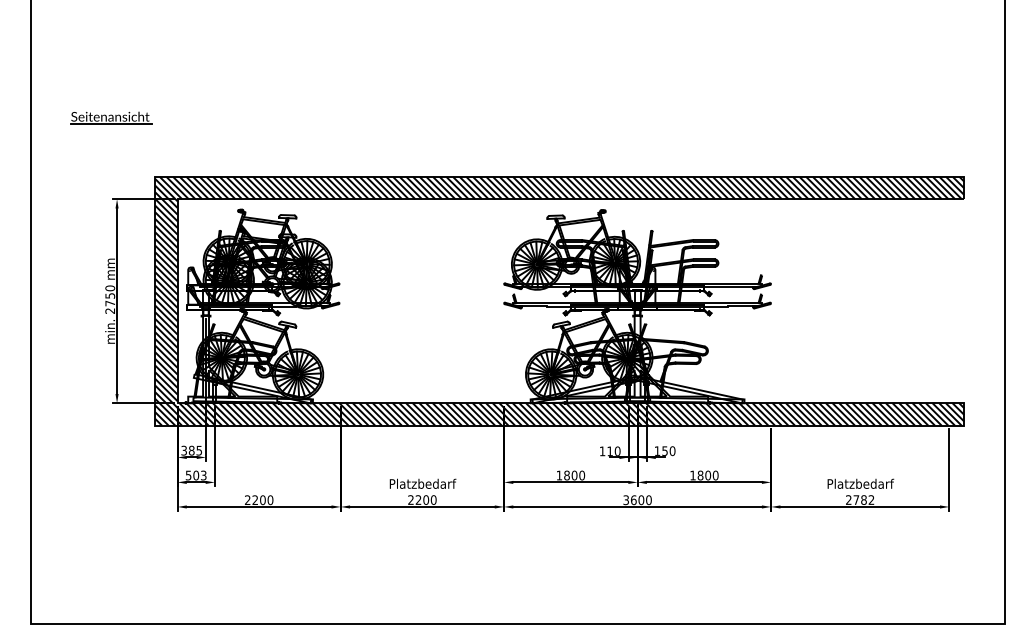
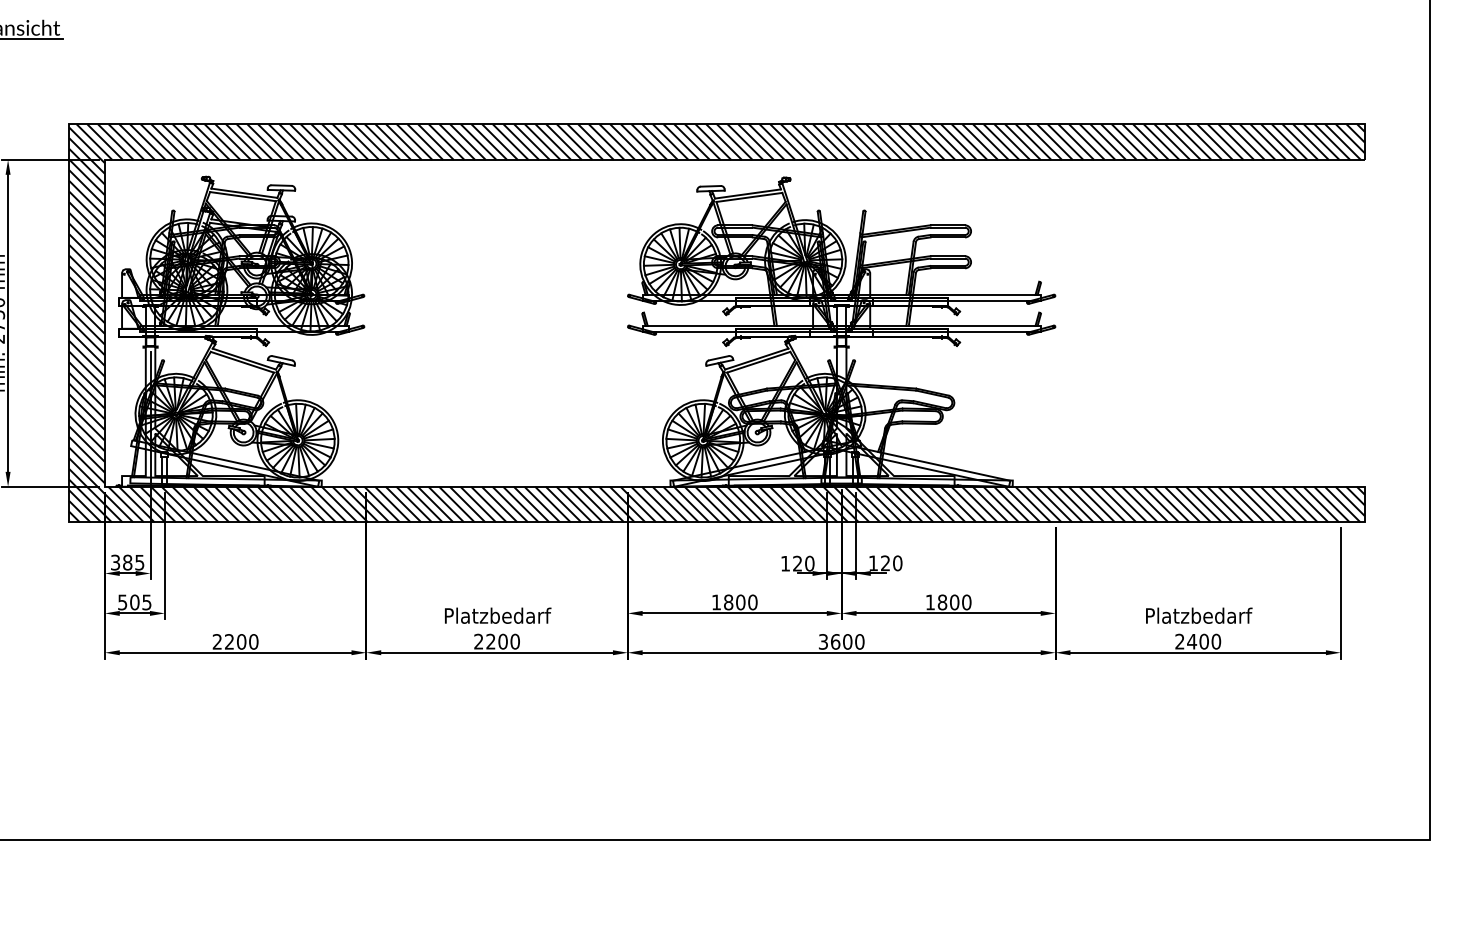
text: (664, 450) -> (884, 562), 150 -> 120
text: (609, 451) -> (796, 563), 110 -> 120
text: (203, 474) -> (146, 600), 503 -> 505
text: (863, 499) -> (1203, 640), 2782 -> 2400

